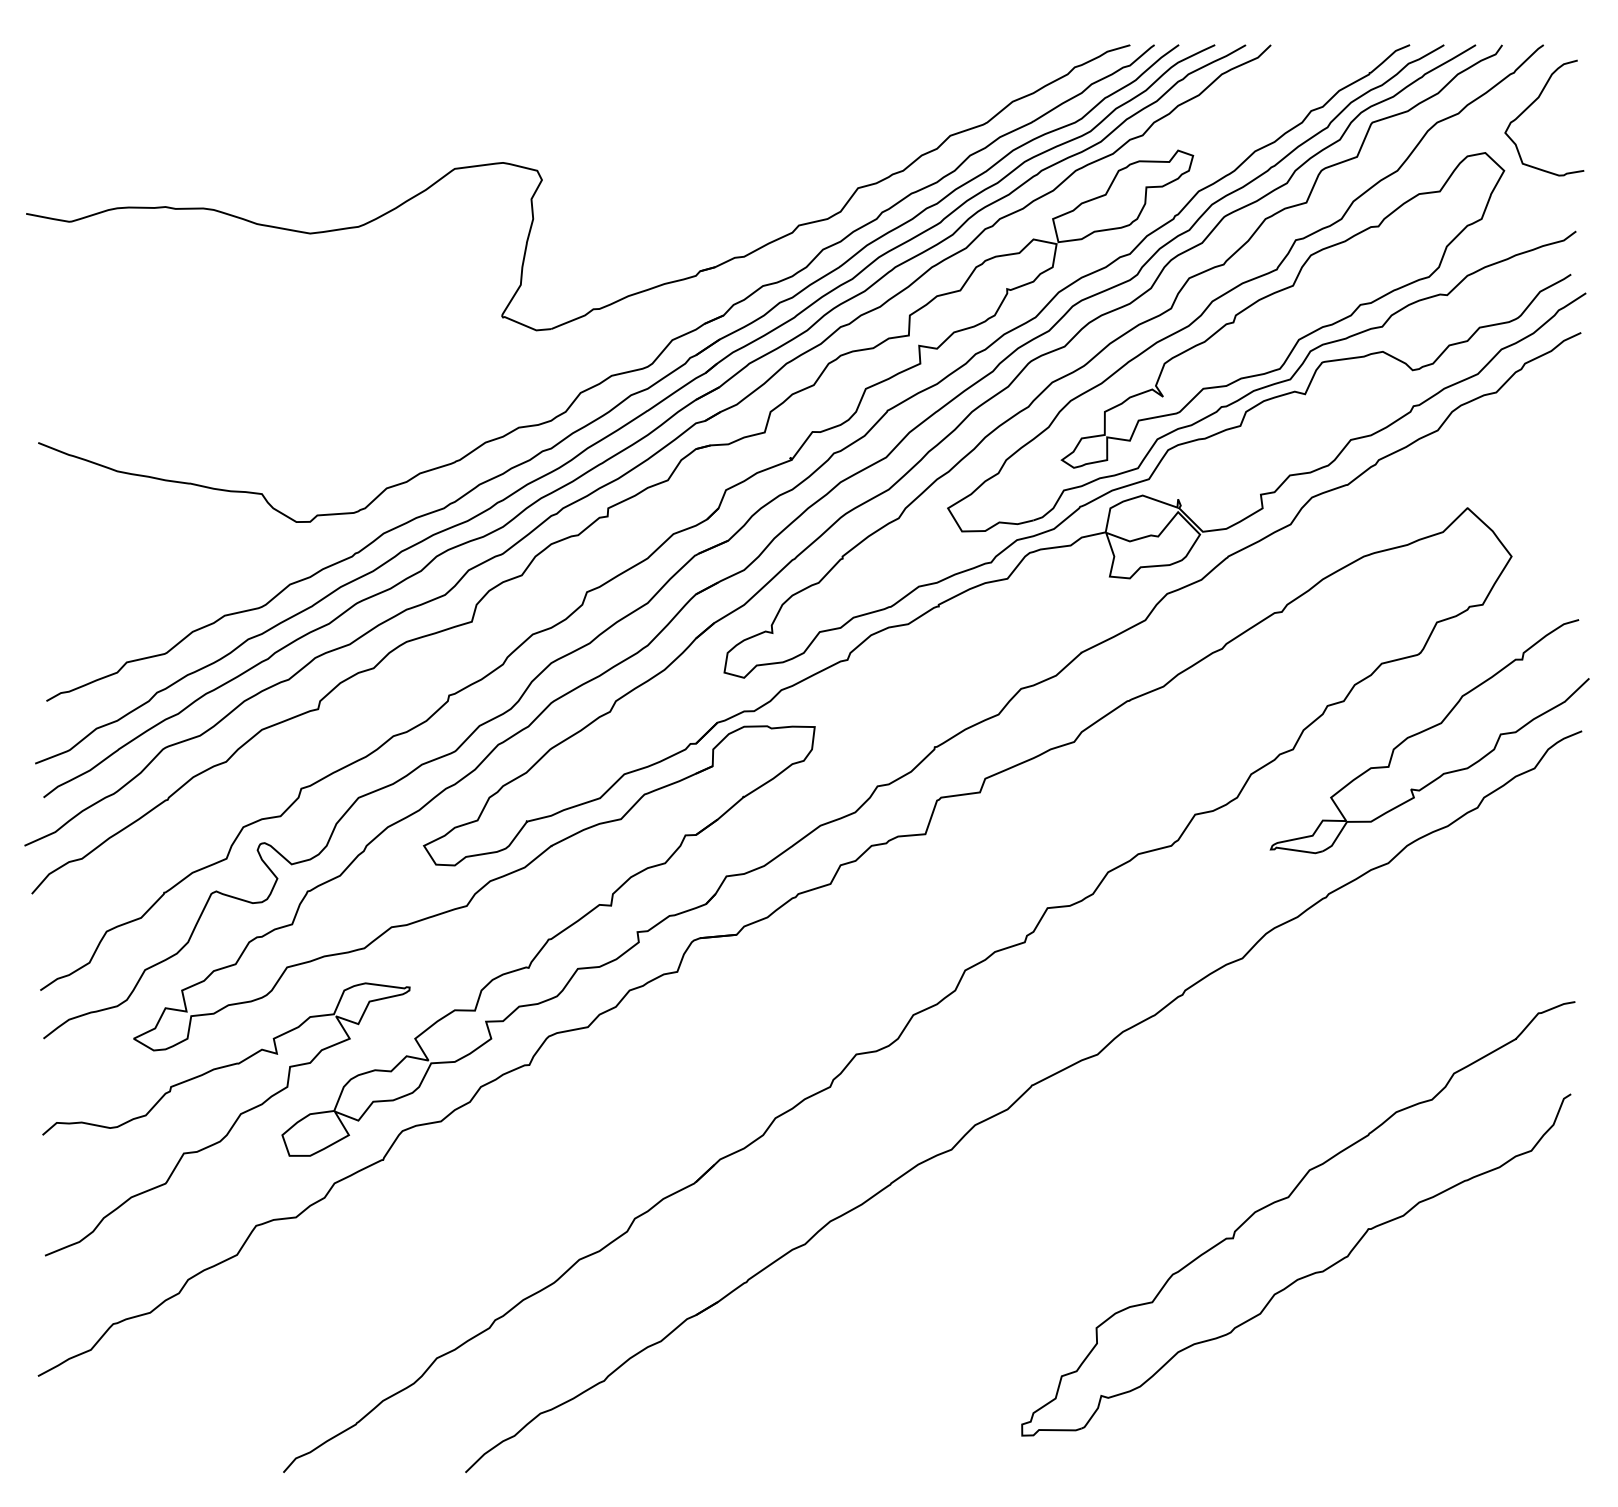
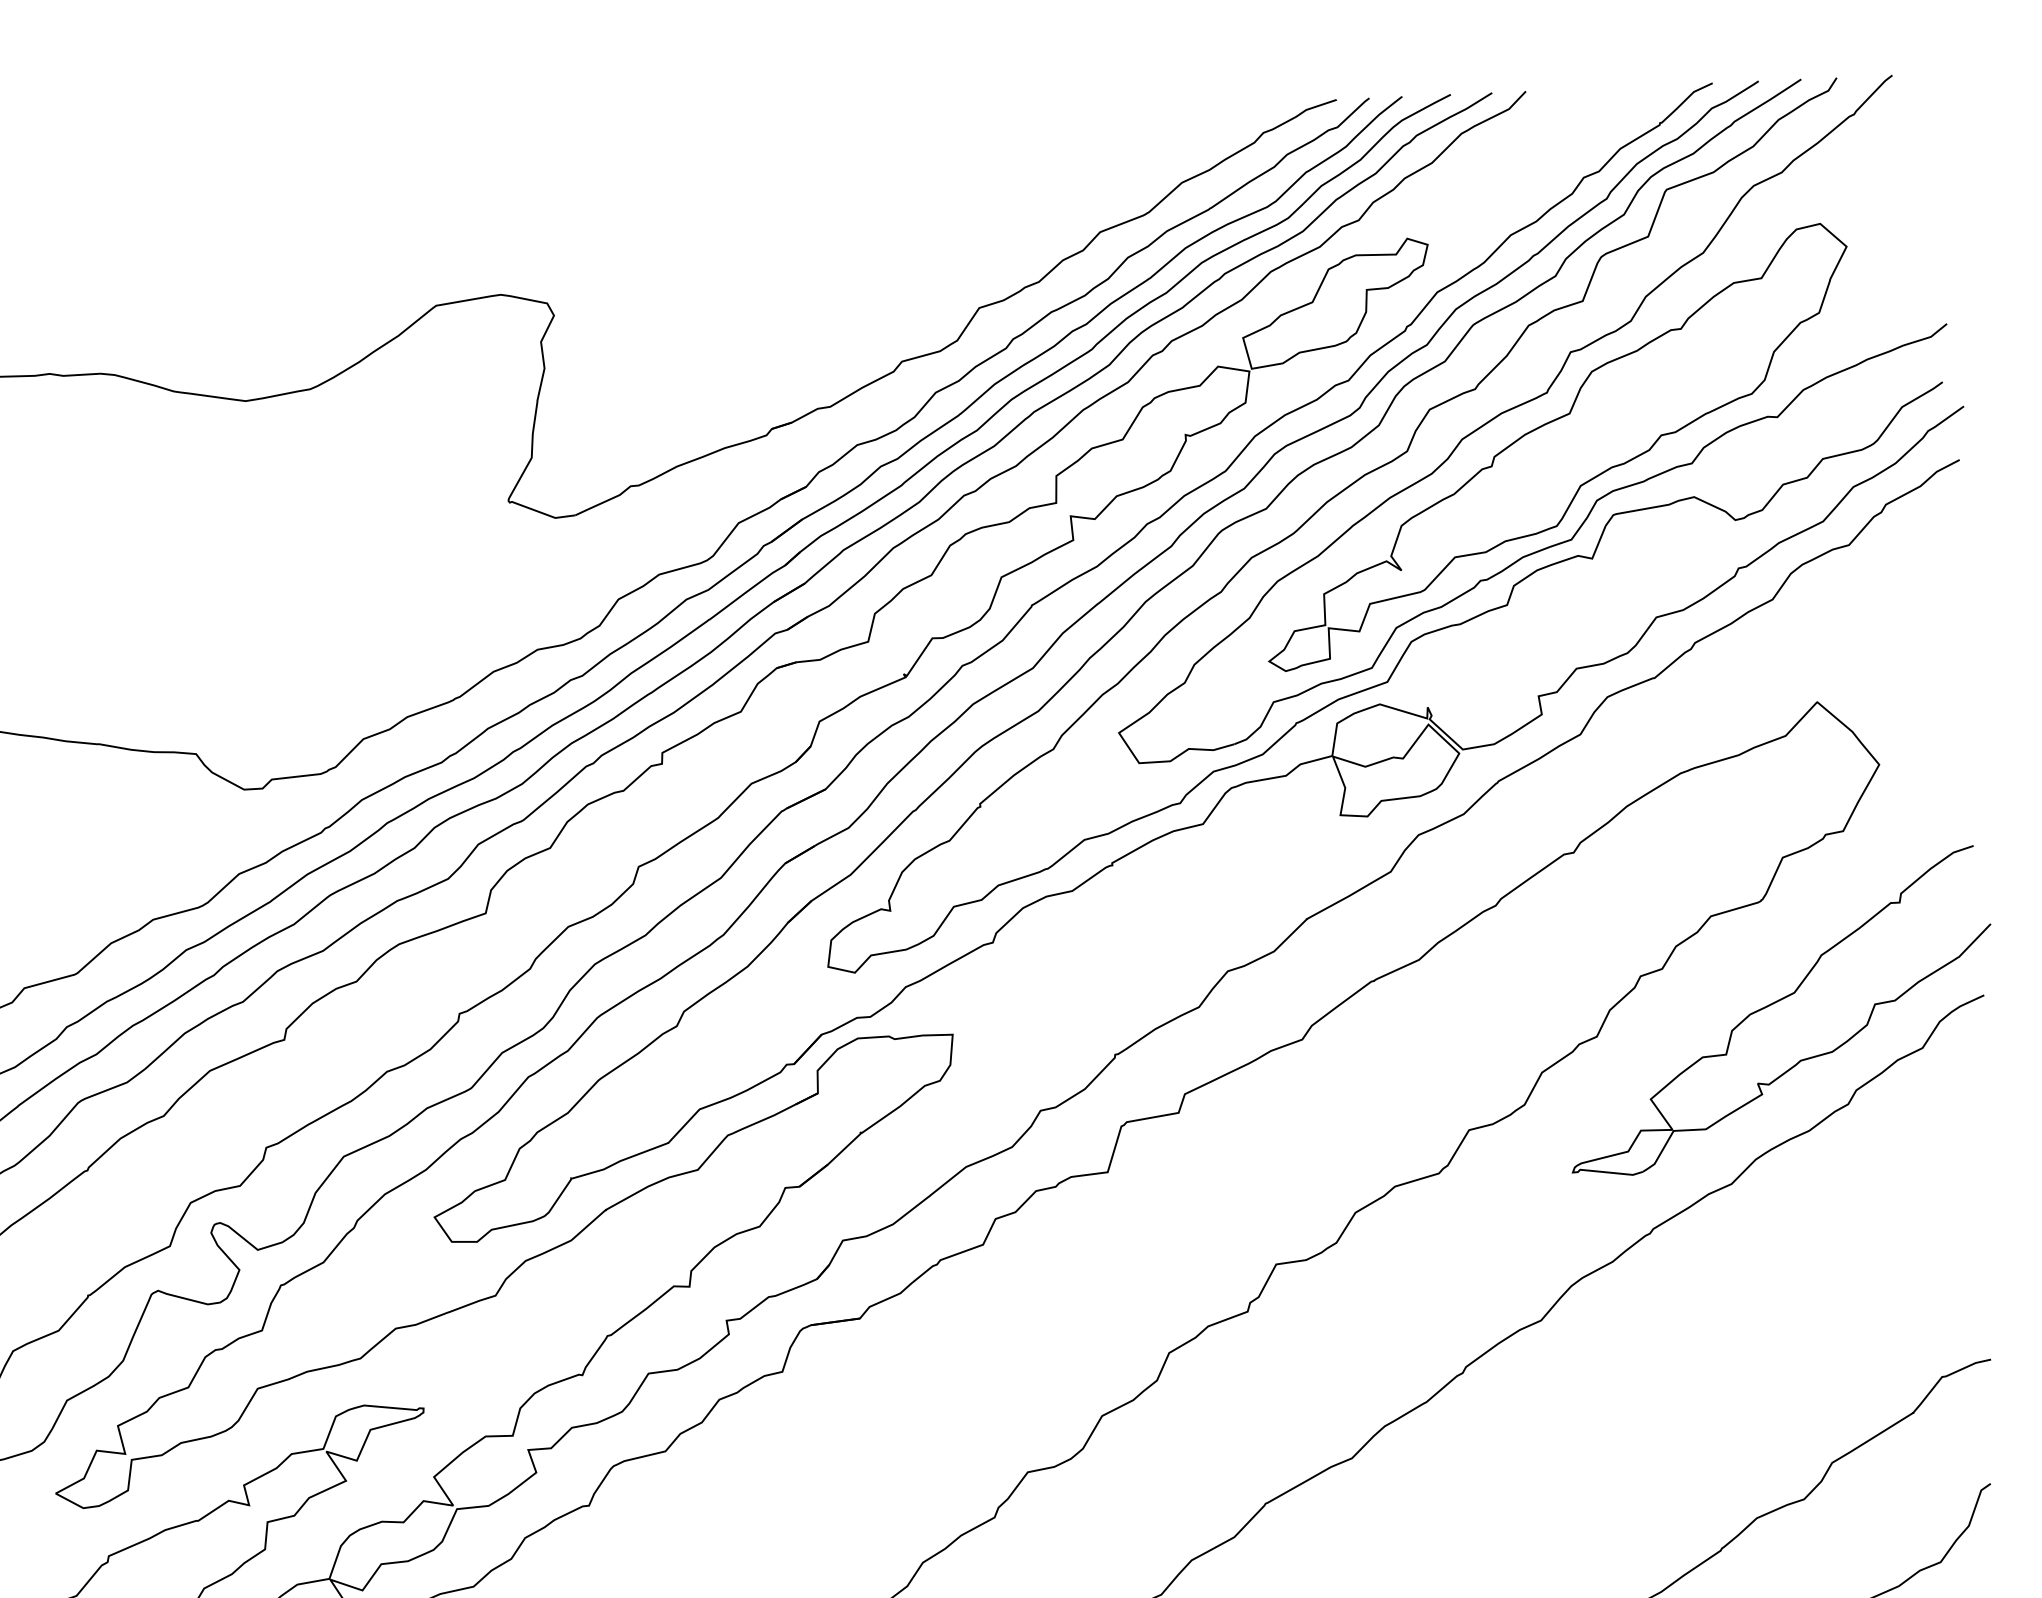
curve: (1532, 104) -> (1880, 155), removed

